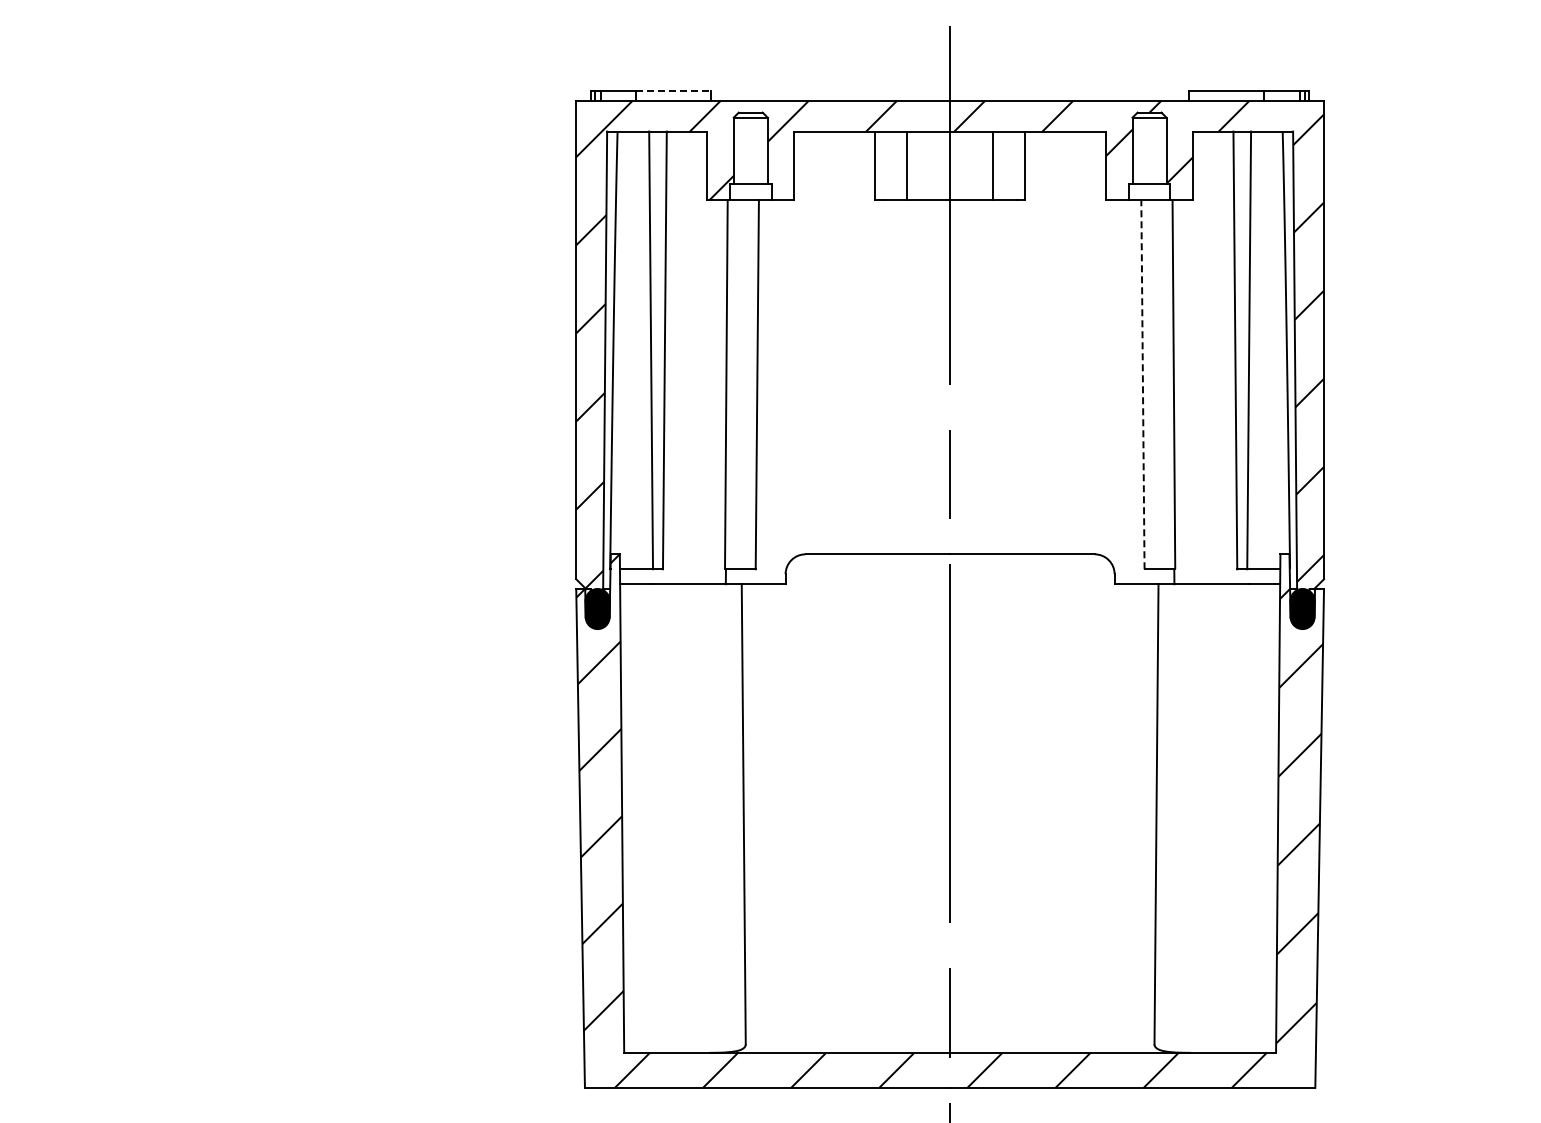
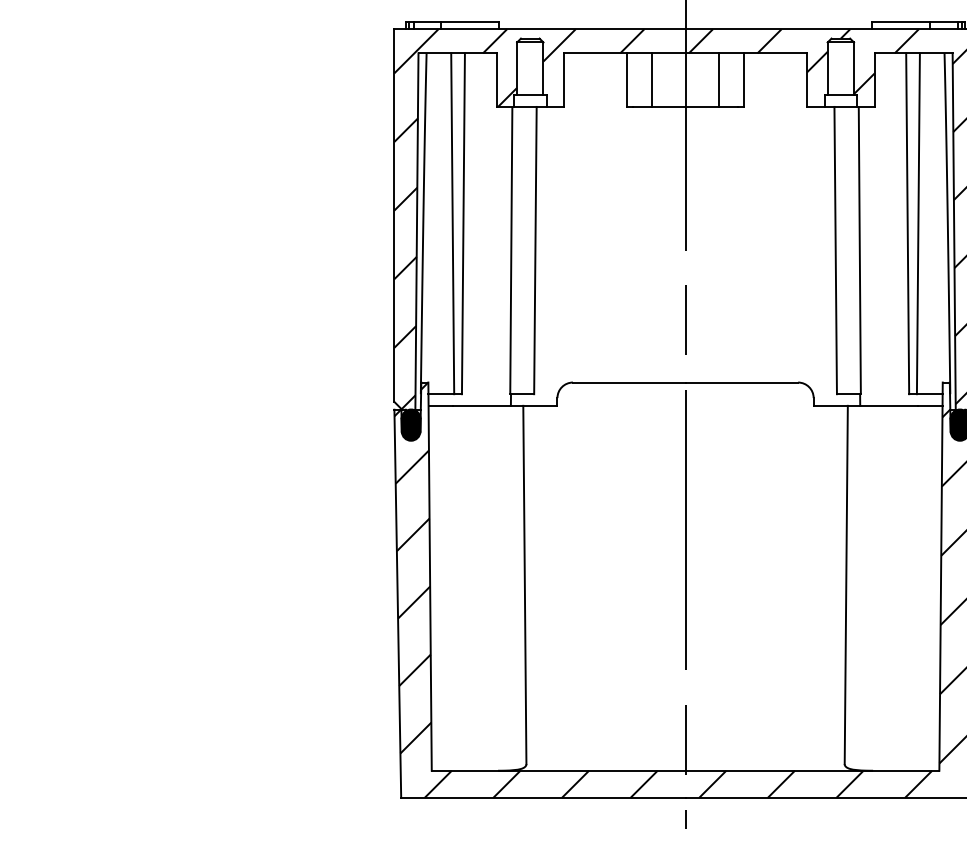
line: (673, 90) -> (470, 21), dashed -> solid
line: (1142, 384) -> (835, 250), dashed -> solid

